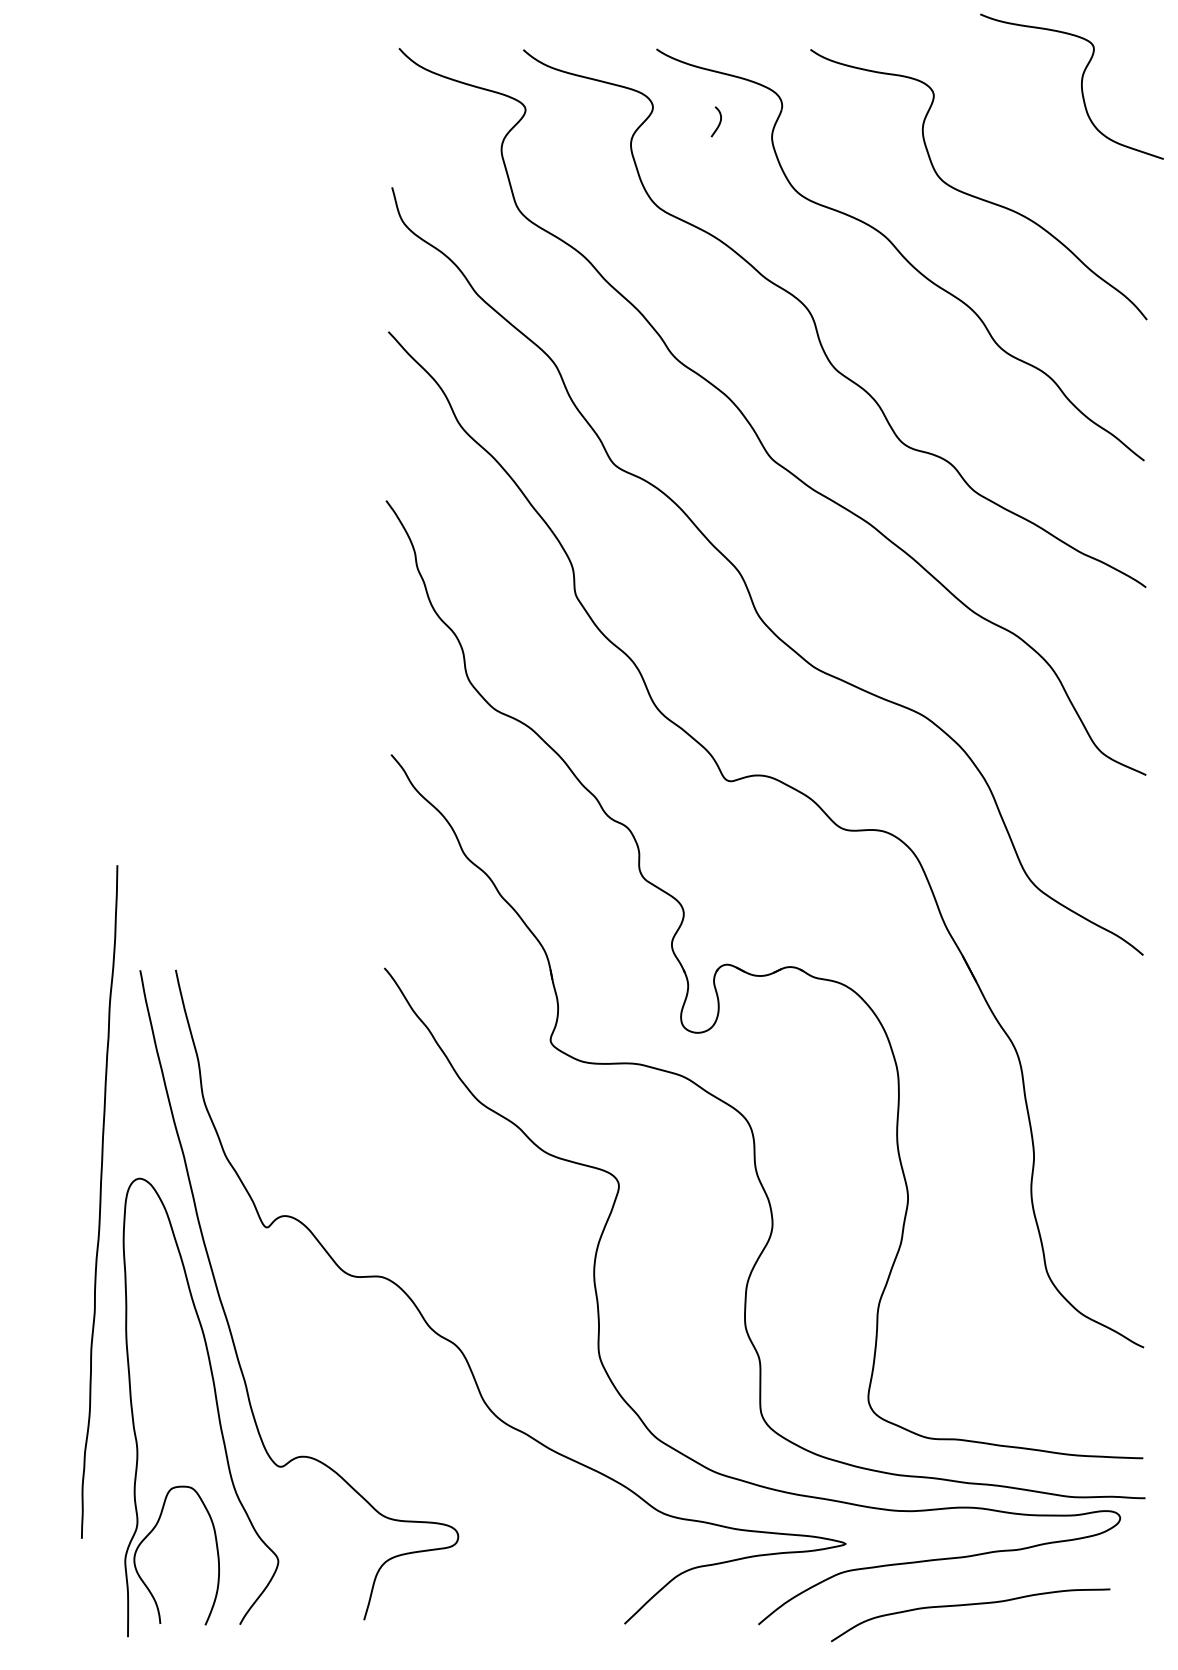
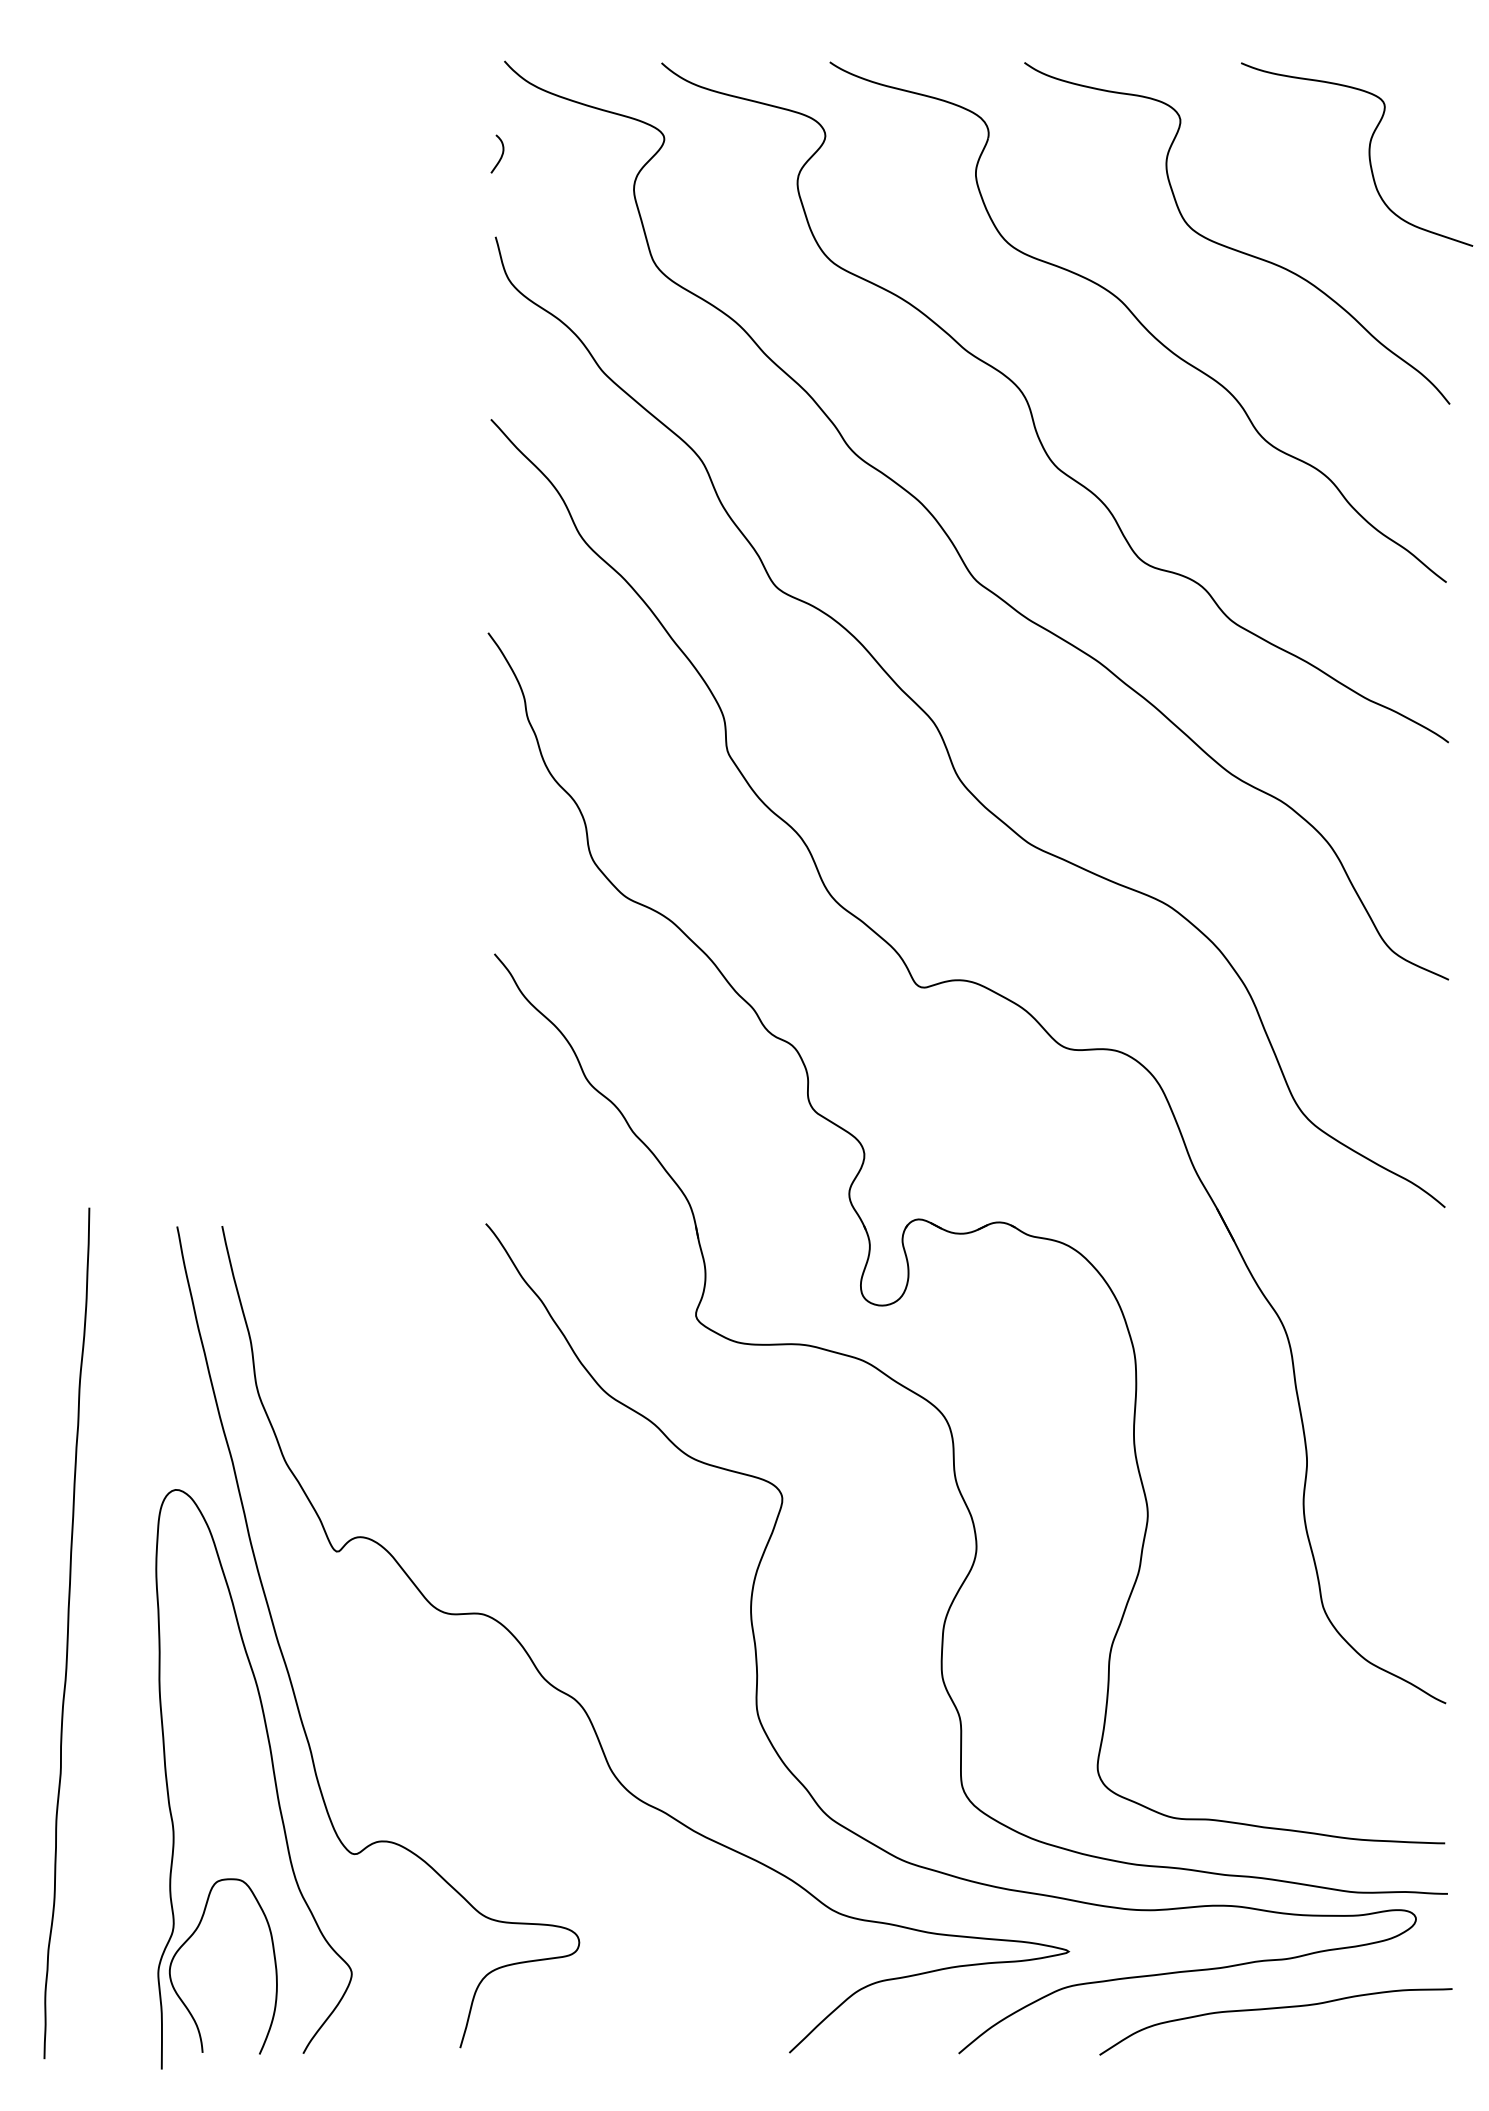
curve: (1081, 86) -> (1368, 154), moved
curve: (719, 122) -> (501, 154), moved
curve: (100, 1202) -> (67, 1633), moved
curve: (969, 1605) -> (1274, 2009), moved

